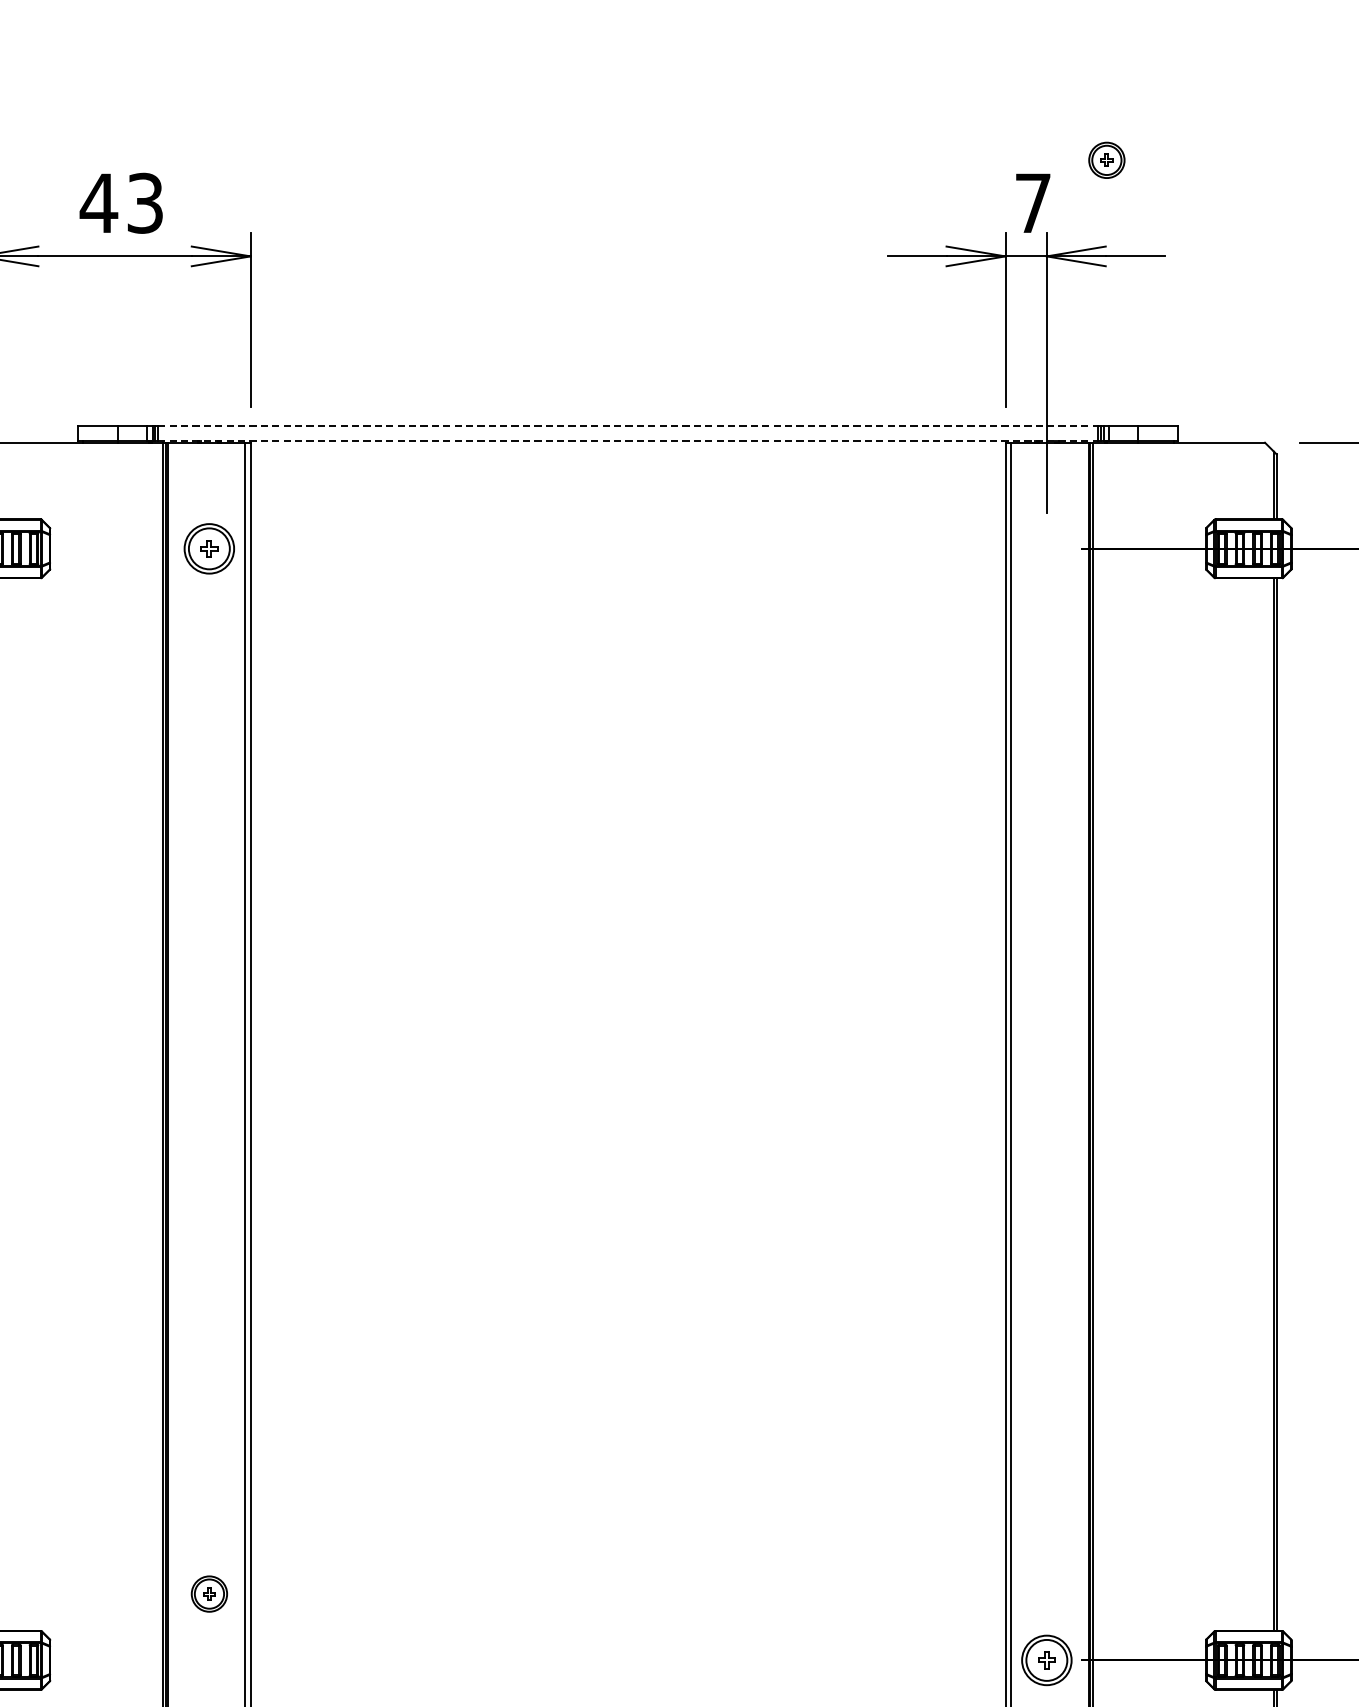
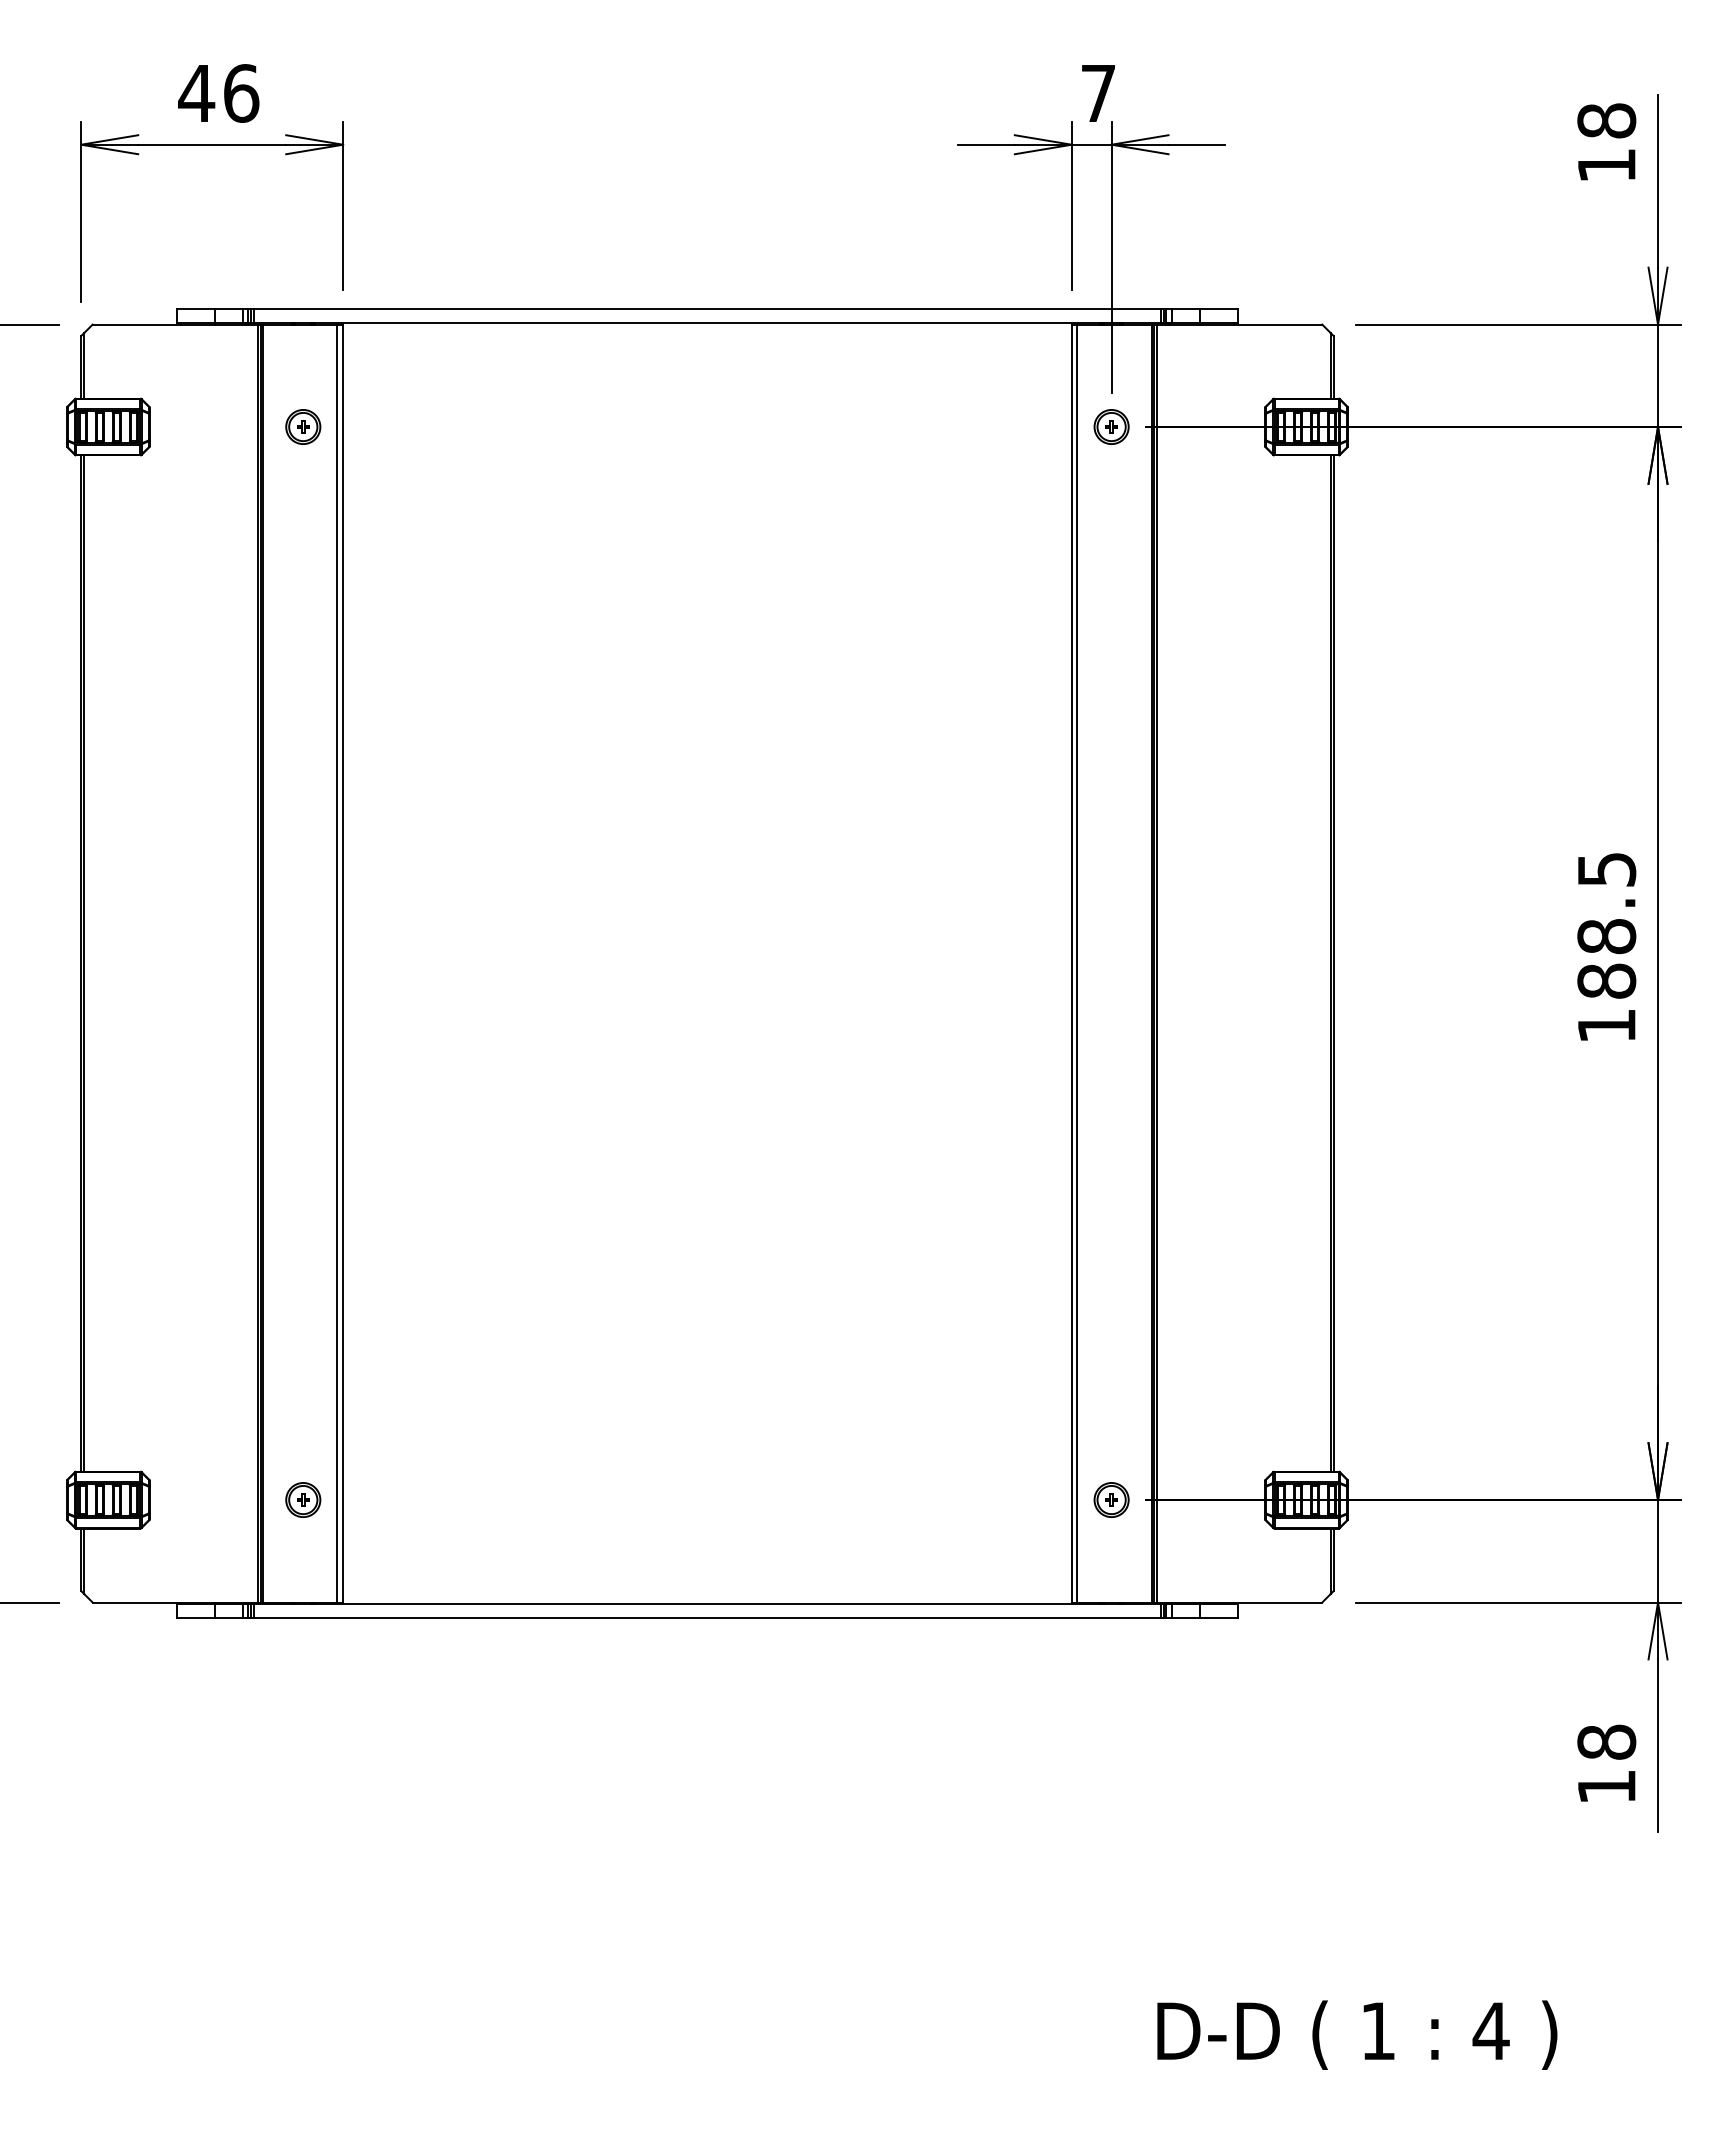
part: (1106, 159) -> (1111, 426), moved
text: (145, 203) -> (241, 93), 43 -> 46
line: (628, 426) -> (707, 308), dashed -> solid
line: (628, 441) -> (707, 323), dashed -> solid
part: (209, 548) -> (303, 426), size x0.71
part: (209, 1593) -> (303, 1499), moved
part: (1046, 1659) -> (1111, 1499), size x0.71

